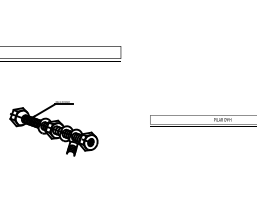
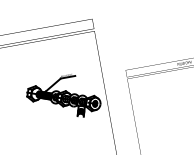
part: (53, 128) -> (63, 98), moved

